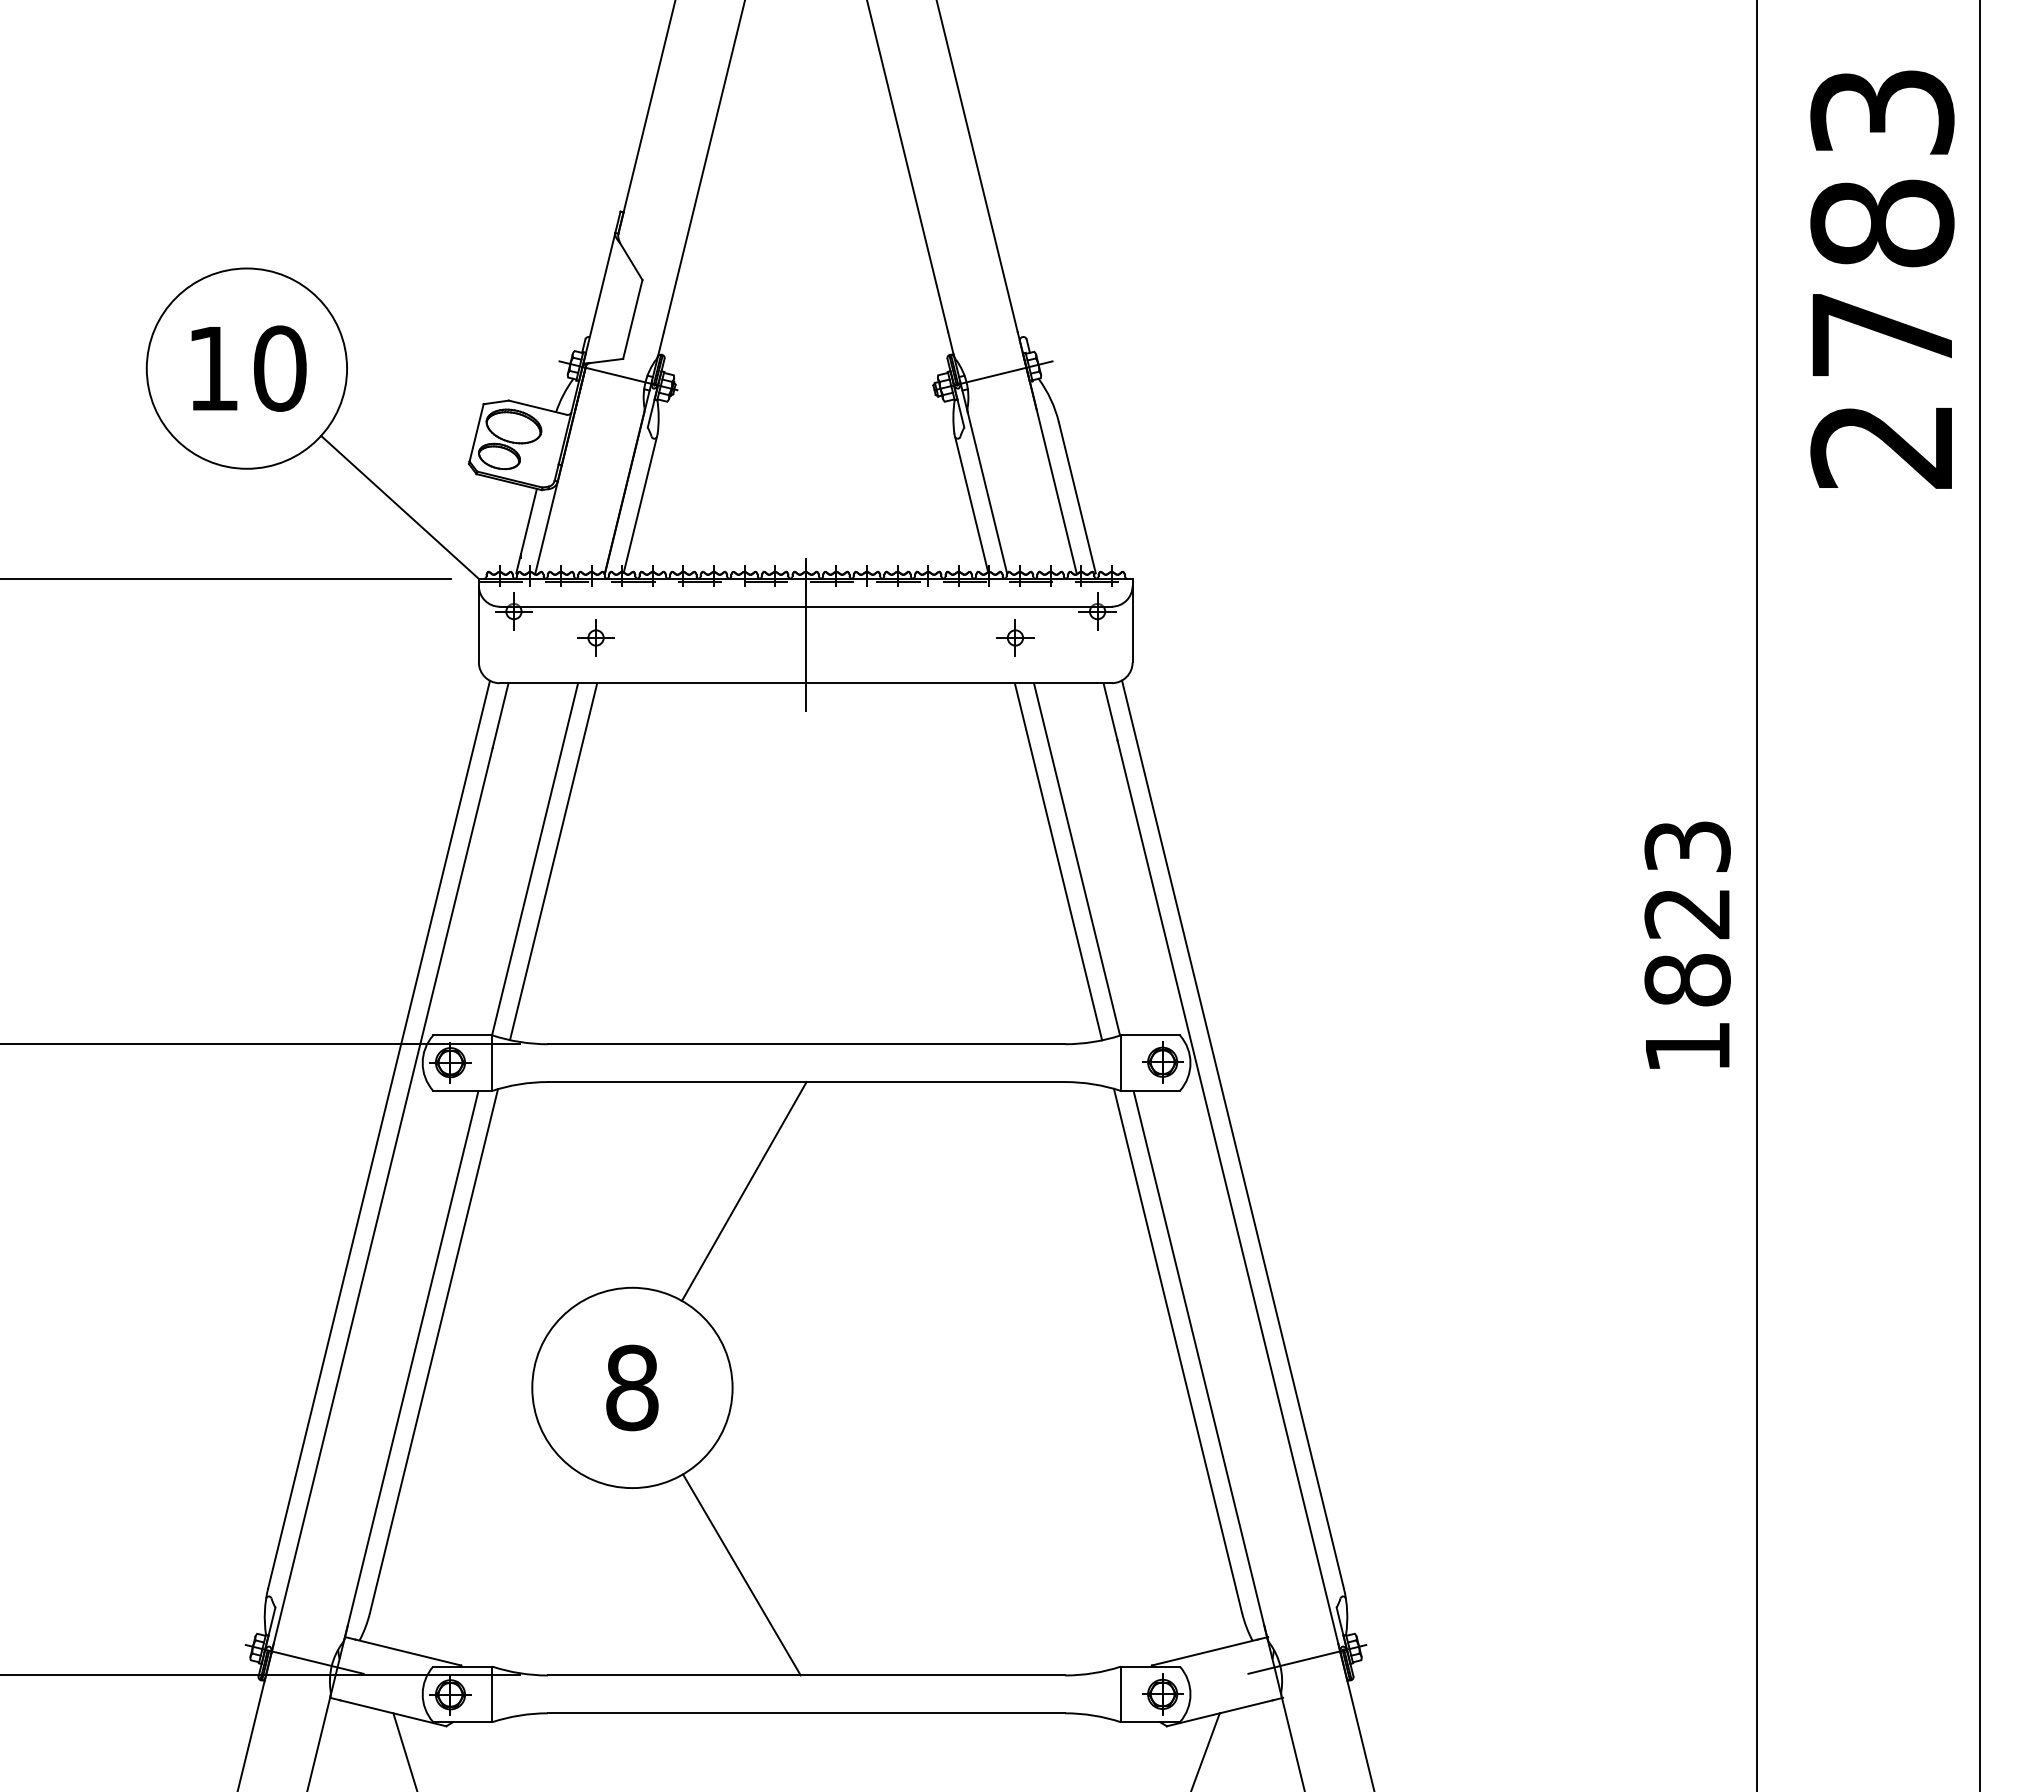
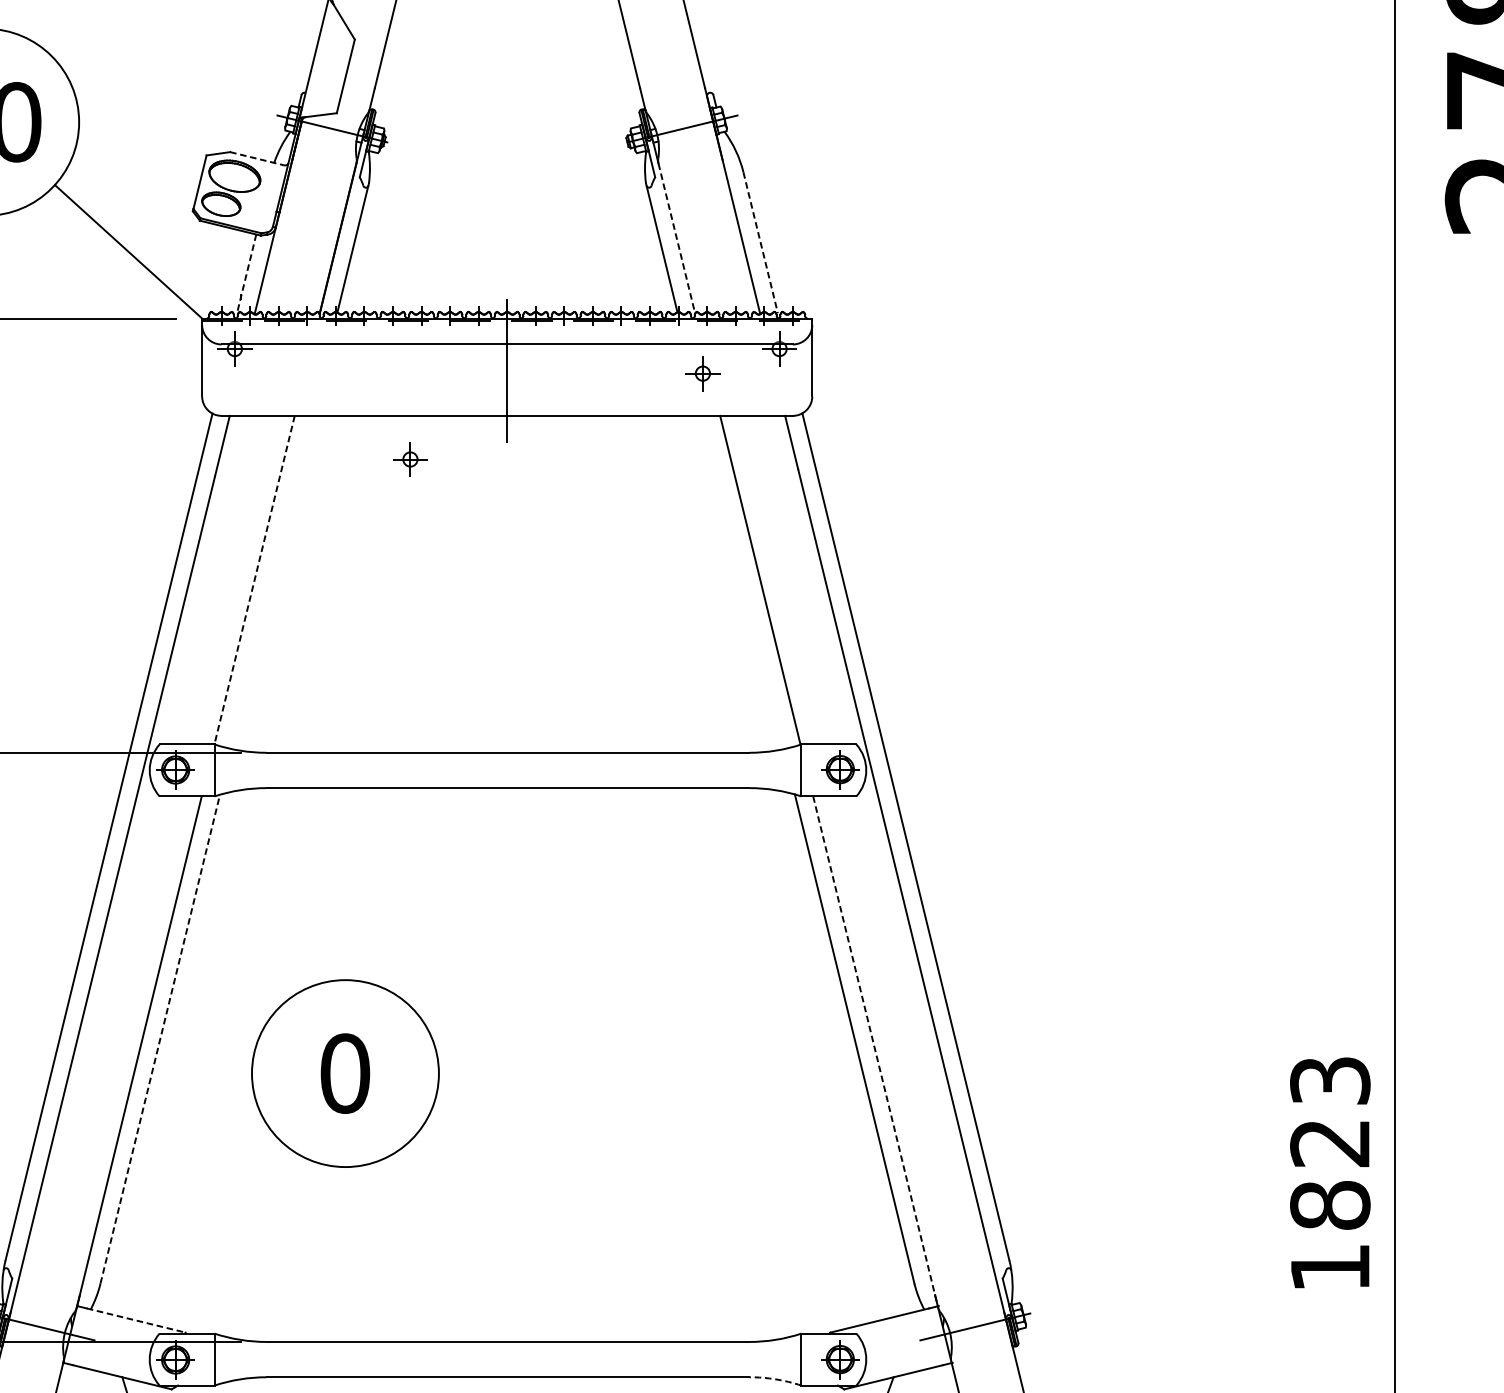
line: (537, 407) -> (256, 158), solid -> dashed
line: (987, 493) -> (676, 238), solid -> dashed
line: (1077, 497) -> (760, 242), solid -> dashed
line: (526, 531) -> (246, 274), solid -> dashed
part: (595, 637) -> (409, 459), moved
line: (534, 859) -> (254, 580), solid -> dashed
line: (553, 861) -> (271, 582), removed
line: (1058, 861) -> (743, 582), removed
text: (1687, 944) -> (1330, 1172), moved
line: (743, 1191) -> (449, 890), removed
line: (434, 1351) -> (160, 1039), solid -> dashed
line: (1200, 1364) -> (875, 1051), solid -> dashed
text: (632, 1387) -> (345, 1073), 8 -> 0
line: (741, 1574) -> (447, 1247), removed
line: (408, 1652) -> (136, 1320), solid -> dashed
arc: (1093, 1715) -> (775, 1379), solid -> dashed

